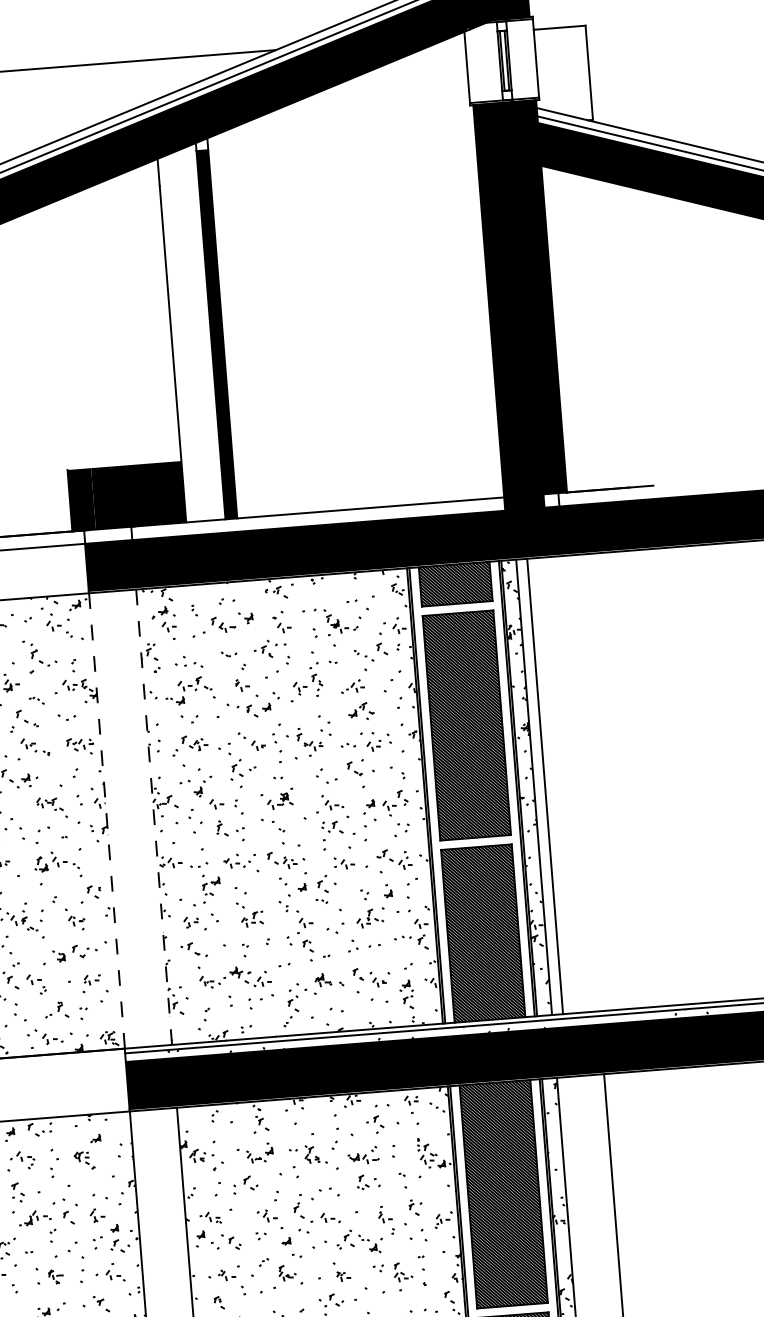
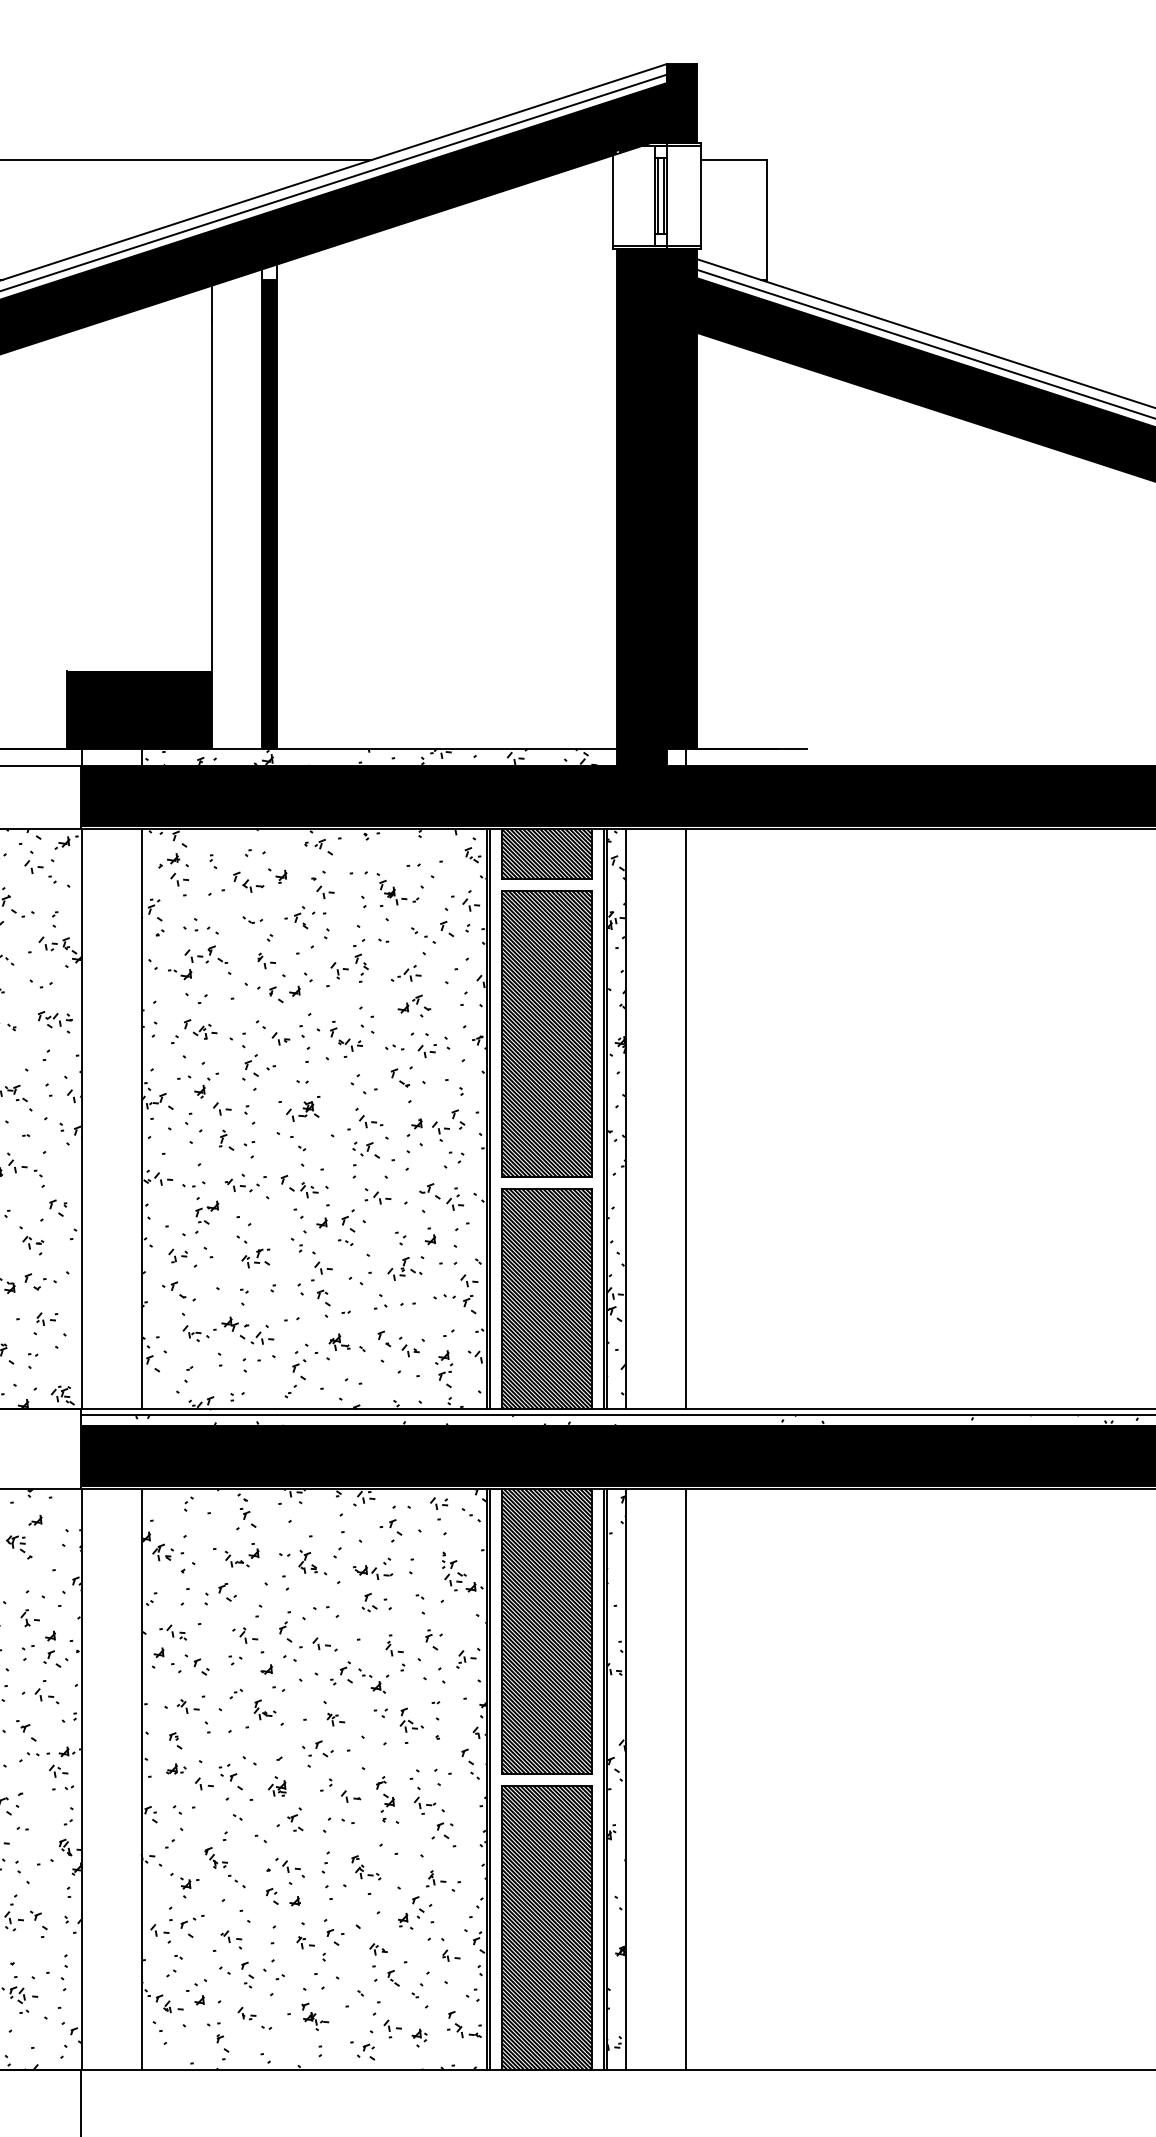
hatch: (312, 519) -> (371, 757), added
line: (544, 786) -> (685, 1119), moved
line: (154, 817) -> (141, 1119), dashed -> solid
line: (106, 820) -> (81, 1118), dashed -> solid

